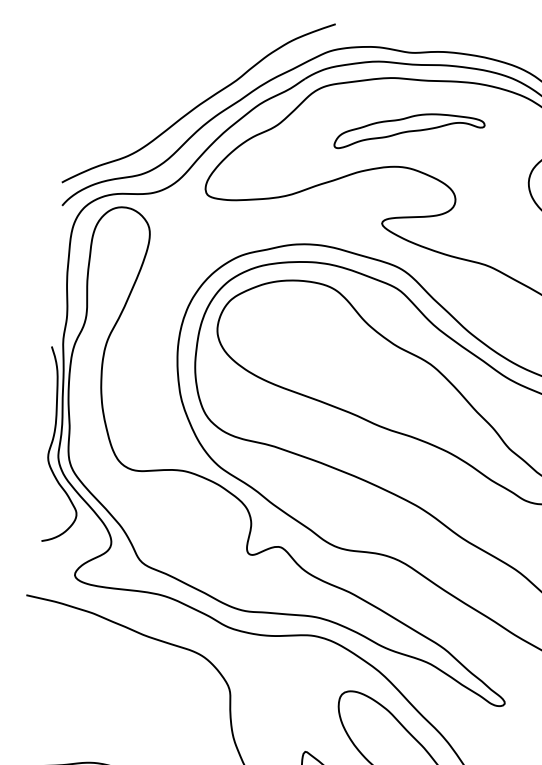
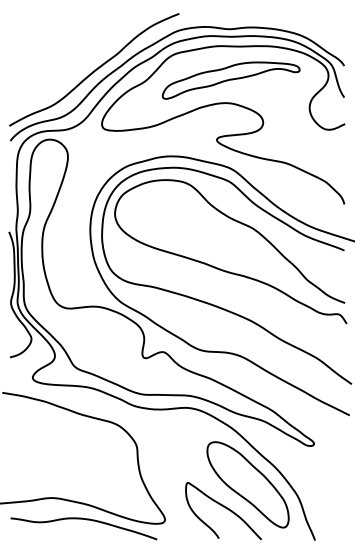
part: (408, 132) -> (230, 80), size x1.43

